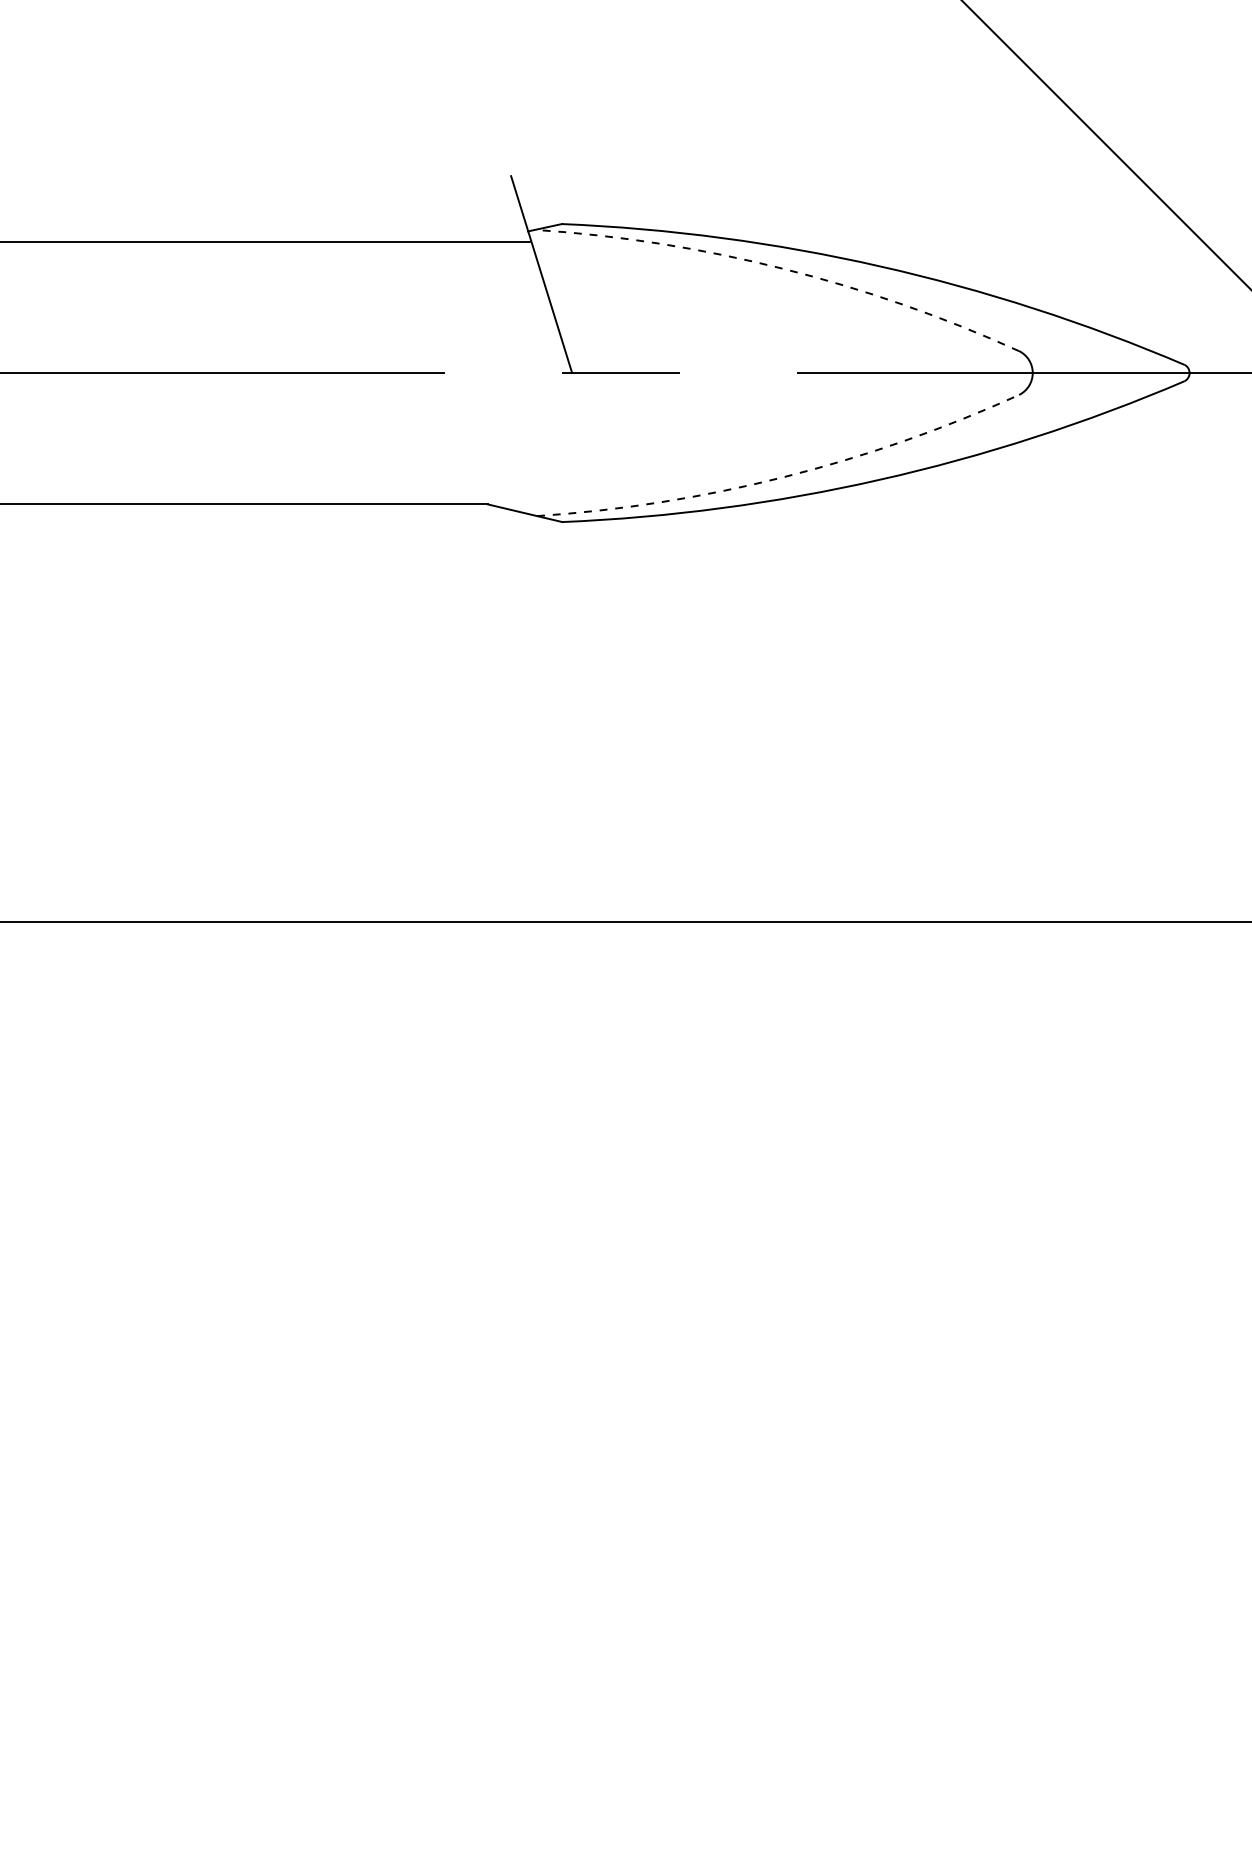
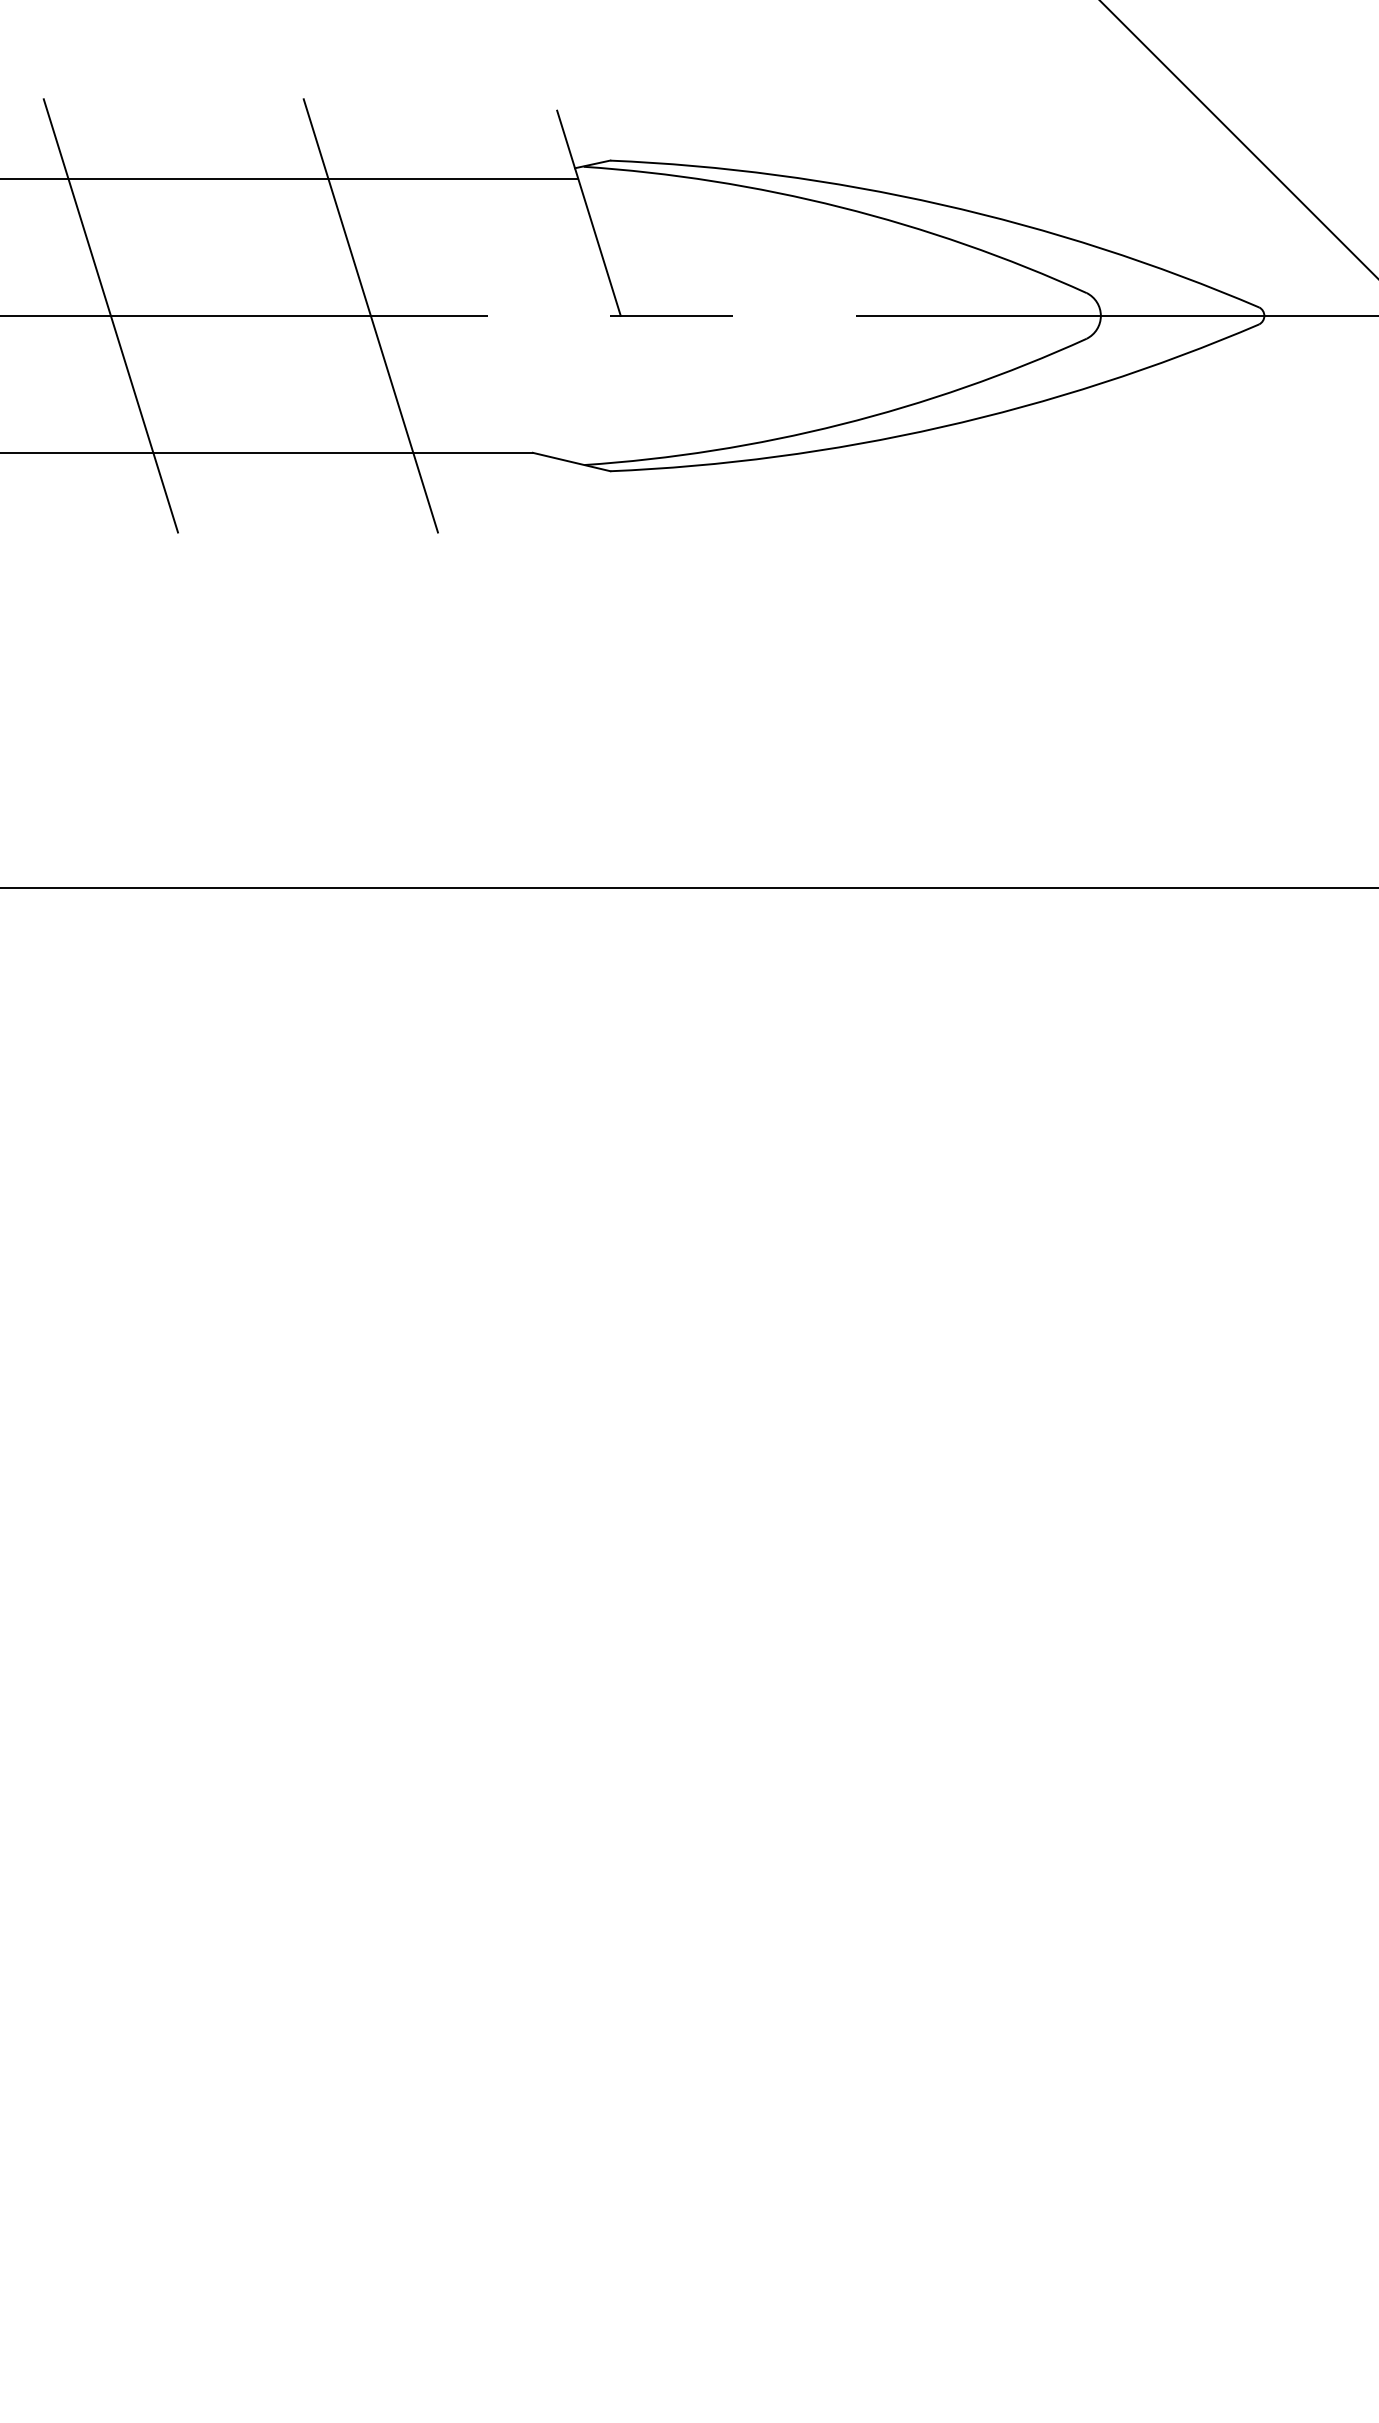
arc: (782, 269) -> (840, 207), dashed -> solid
line: (82, 372) -> (110, 315), added
line: (332, 372) -> (370, 315), added
arc: (783, 477) -> (841, 424), dashed -> solid

